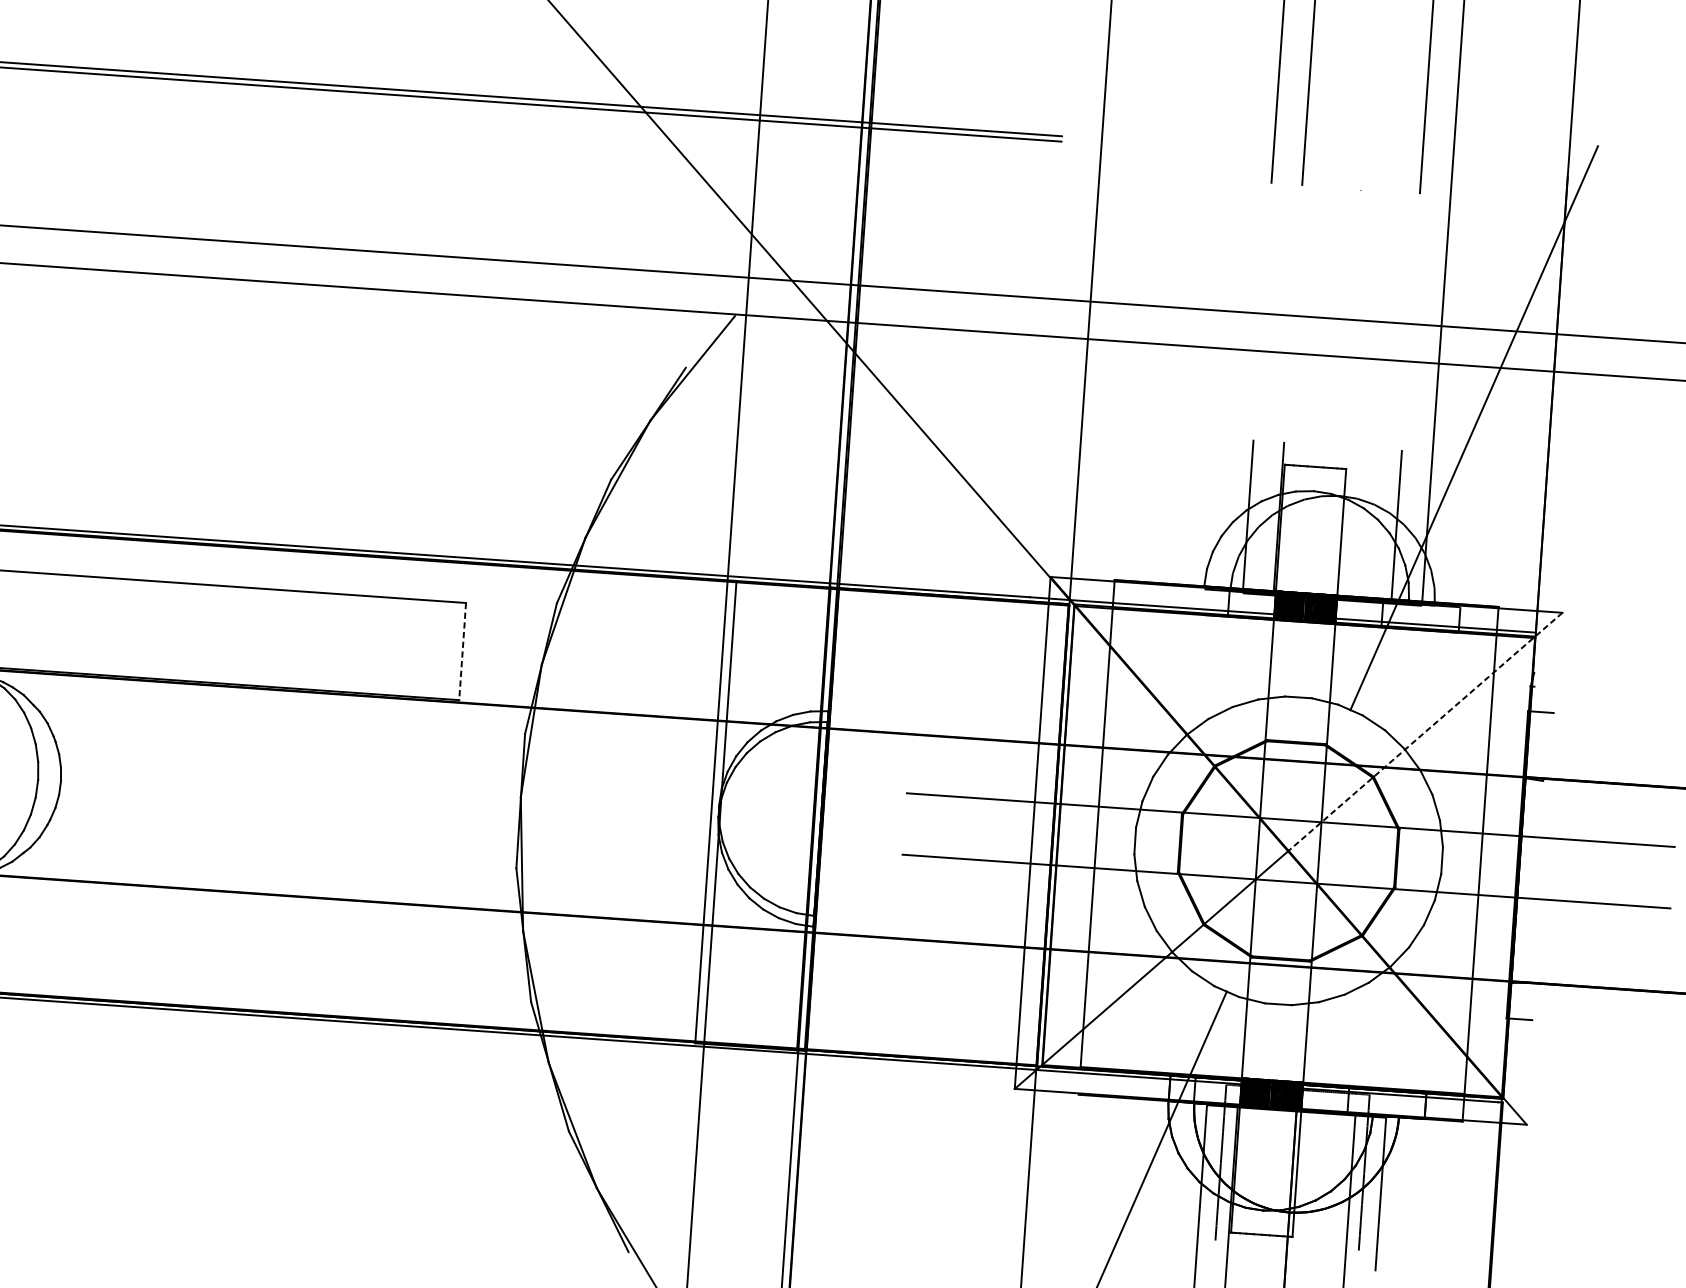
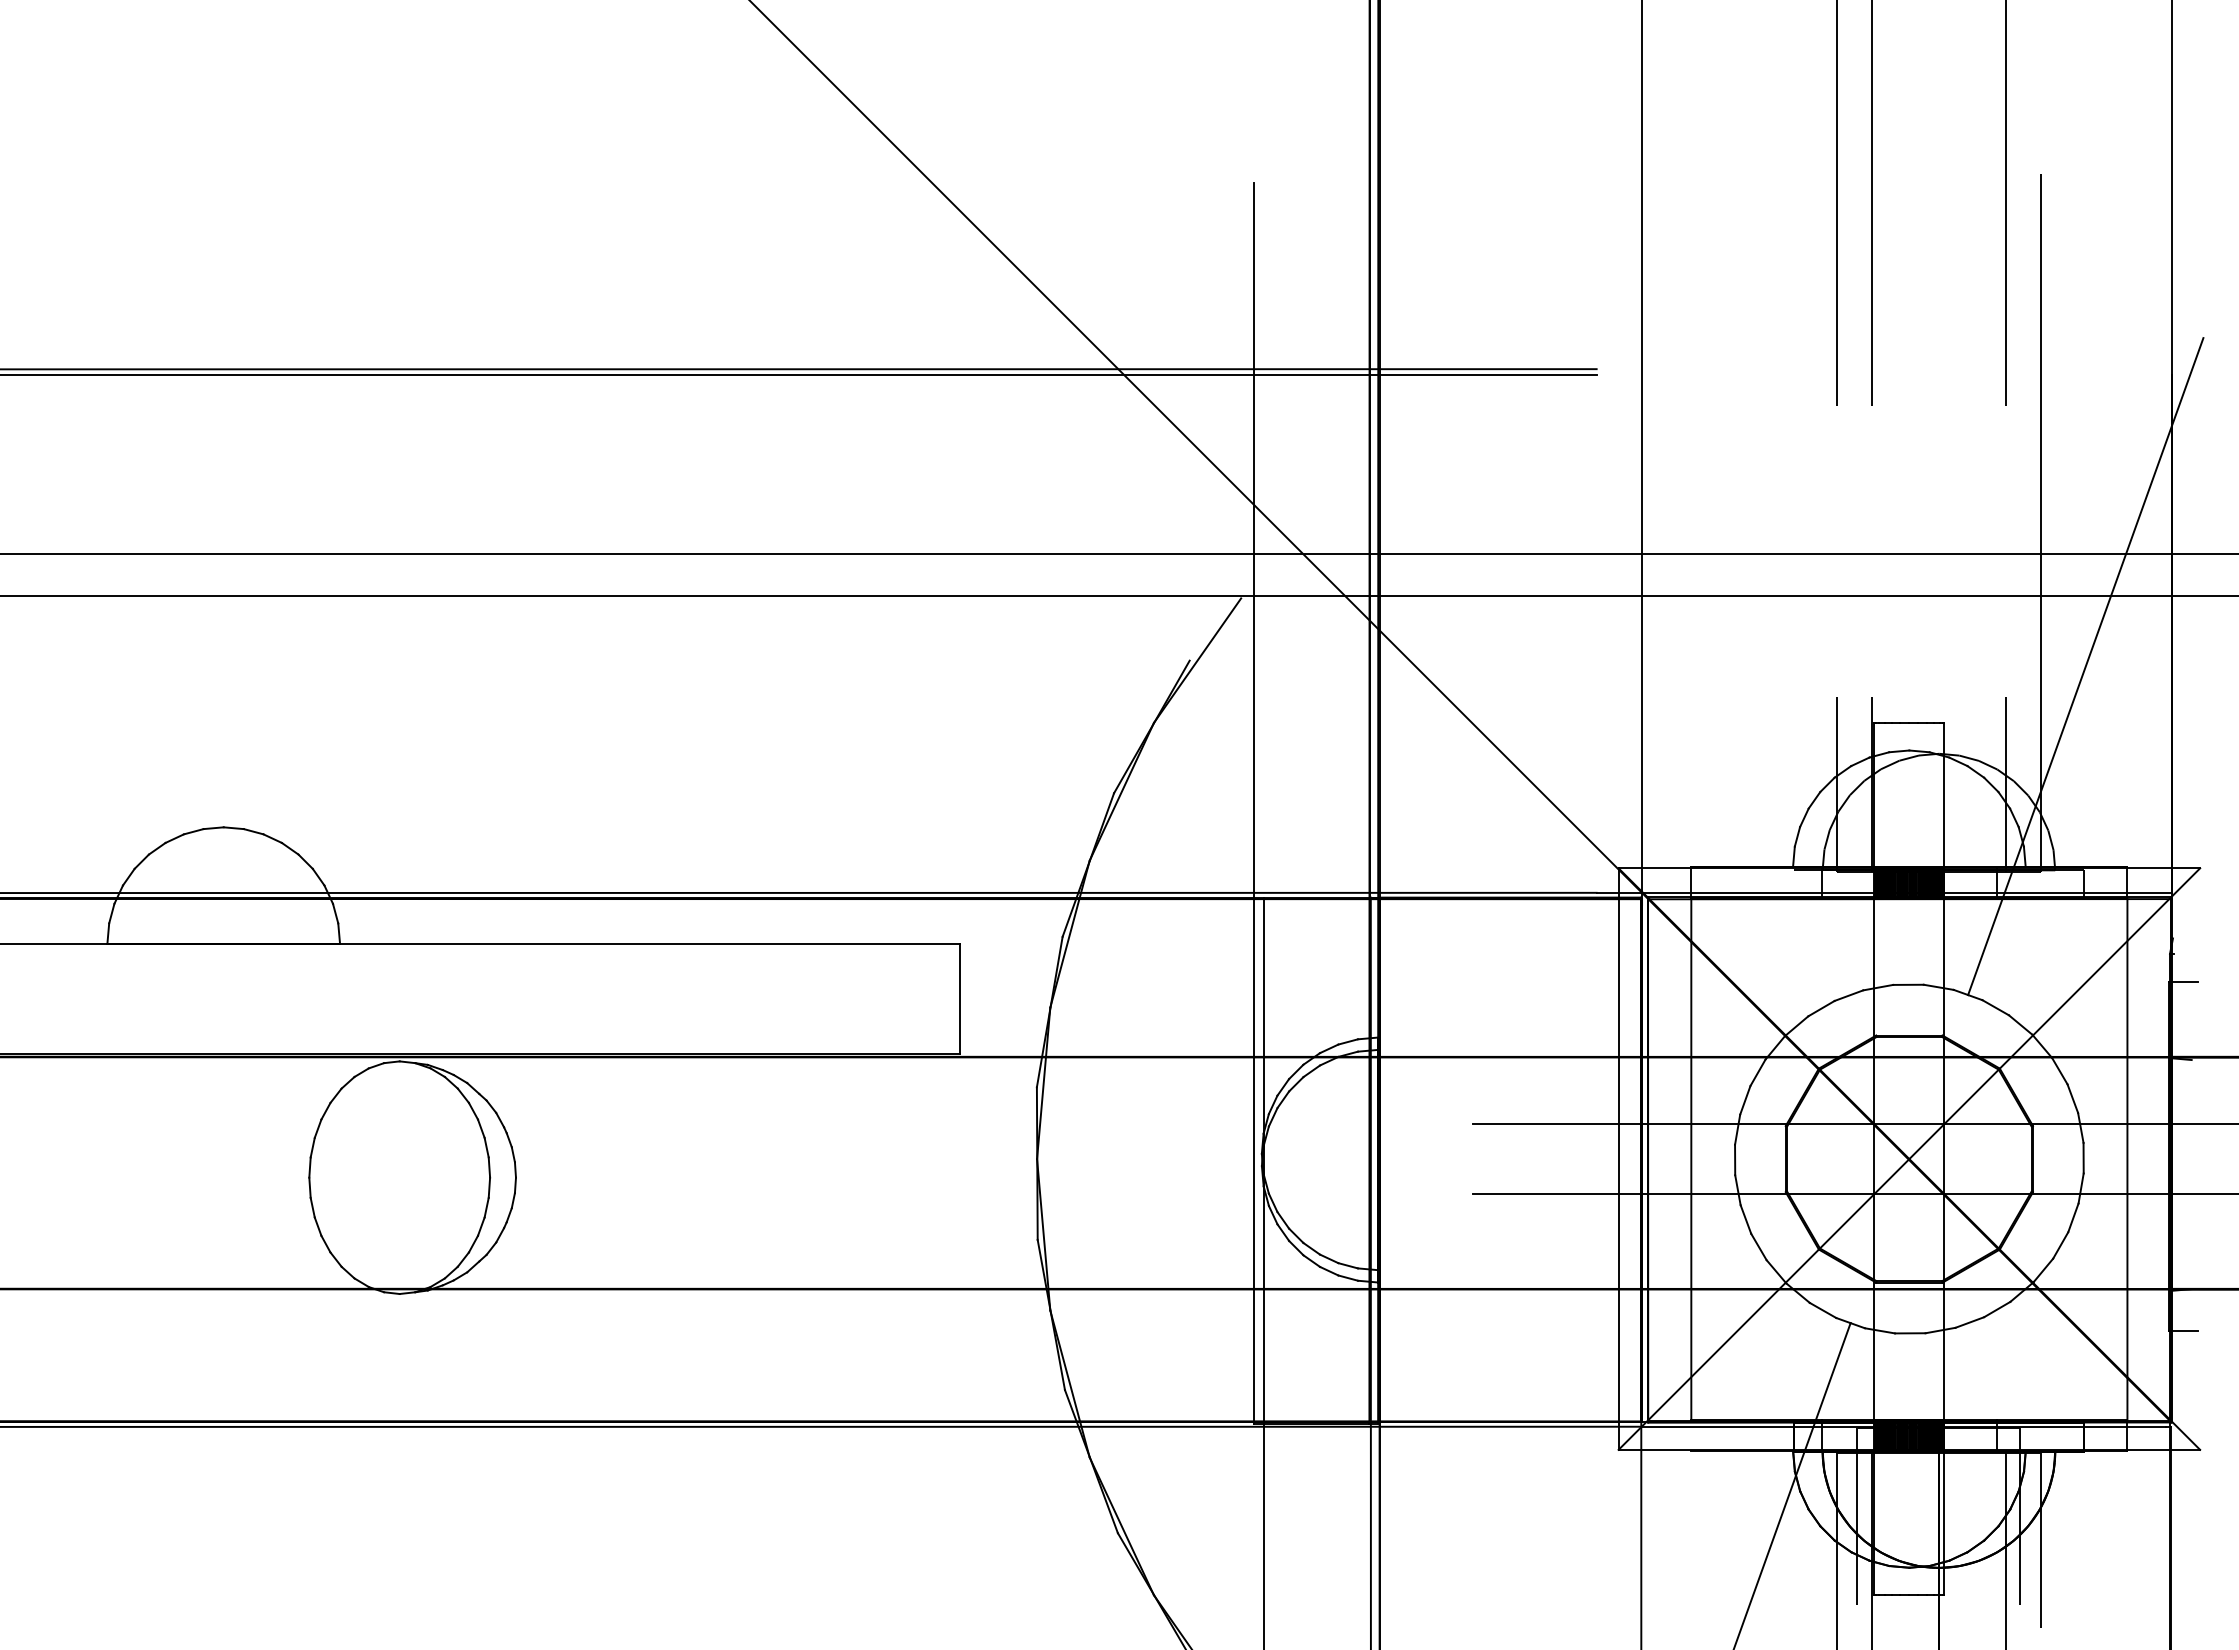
line: (462, 651) -> (959, 999), dashed -> solid
line: (1425, 731) -> (2054, 1013), dashed -> solid

